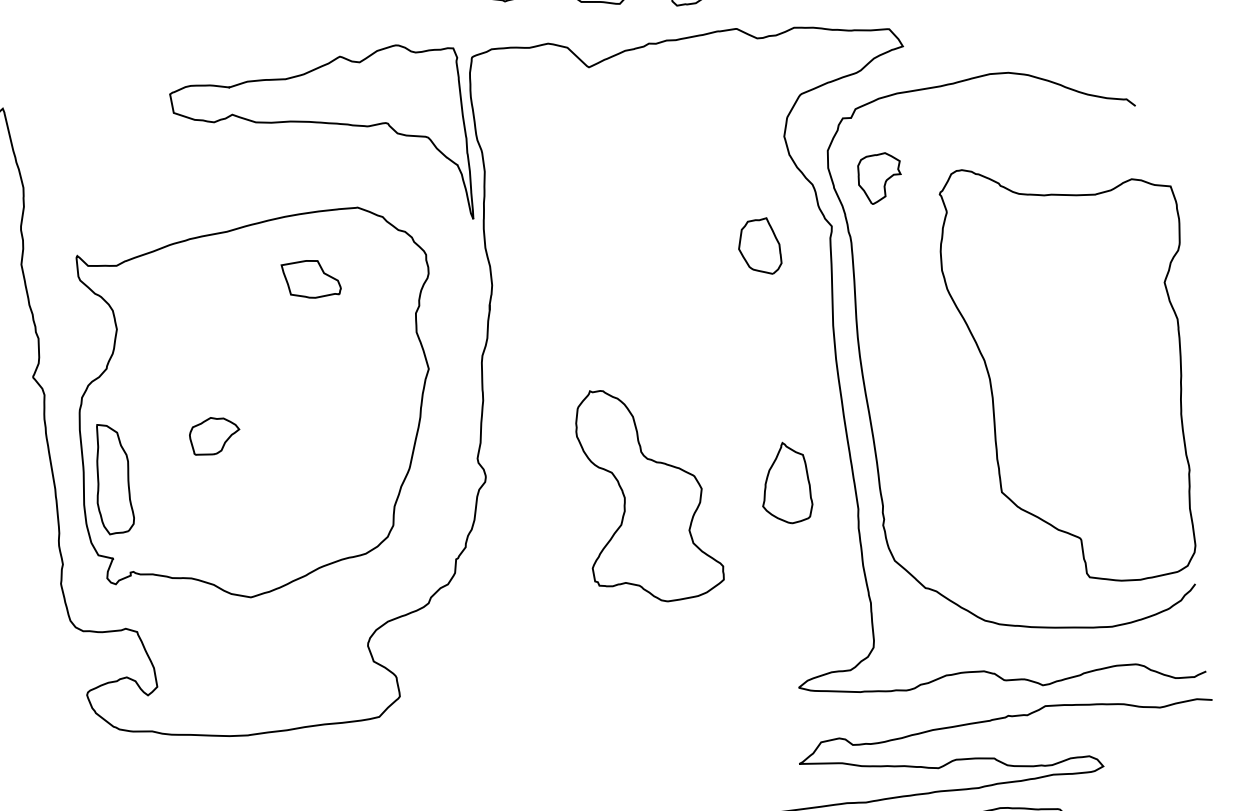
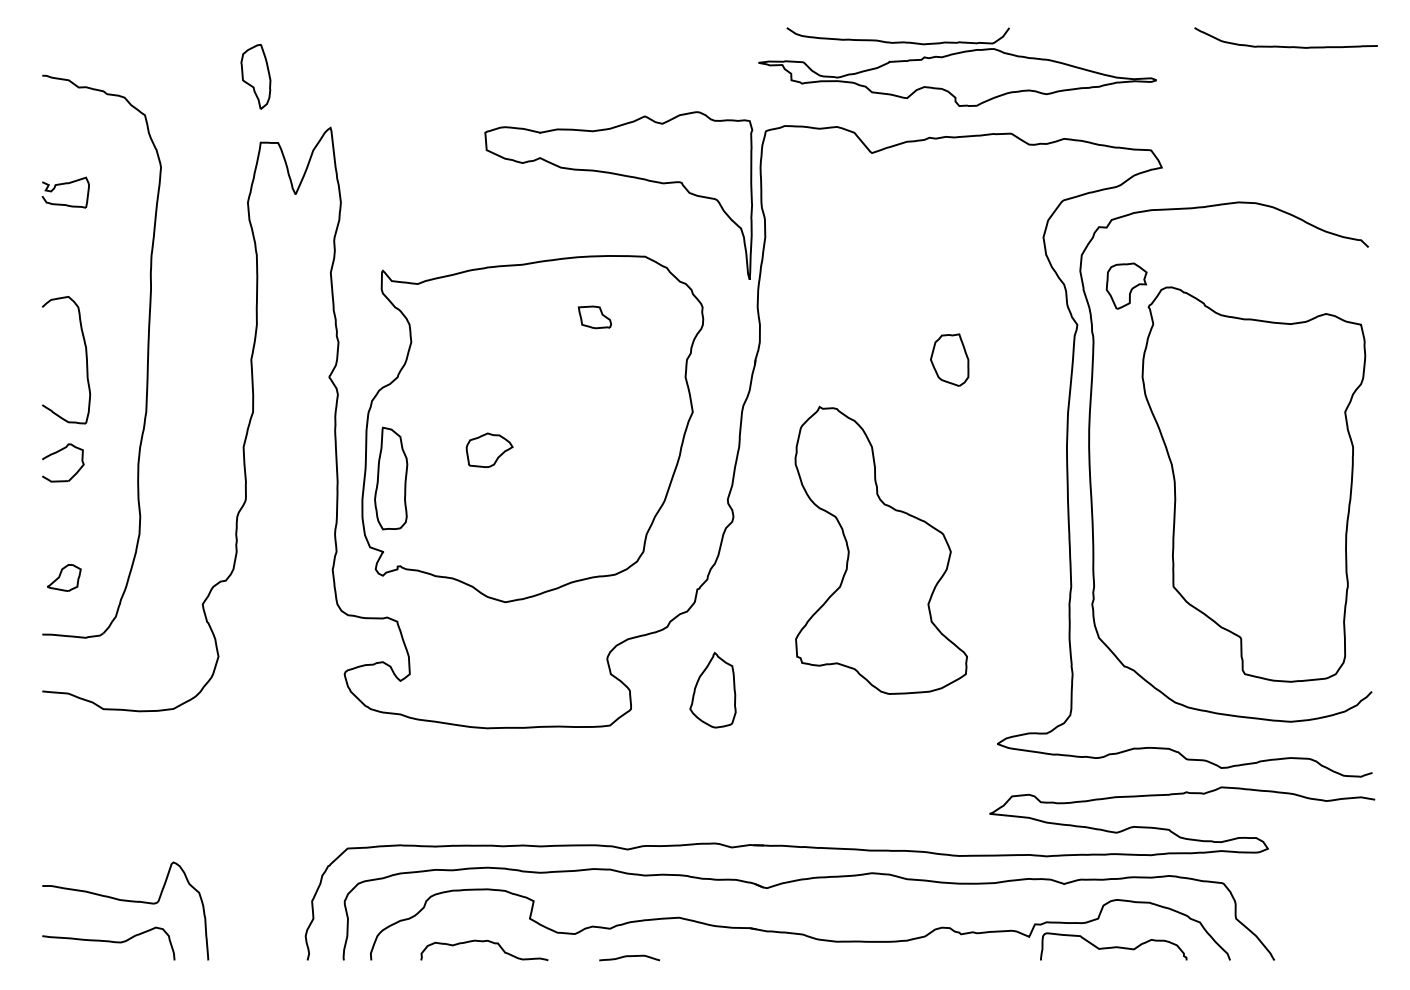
part: (759, 246) -> (949, 359), moved
part: (311, 279) -> (594, 317), size x0.62
part: (1075, 372) -> (1253, 484), moved
part: (784, 482) -> (712, 689), moved
part: (648, 493) -> (880, 549), size x1.43

